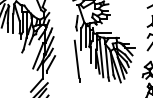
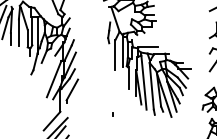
line: (76, 59) -> (108, 84), removed

